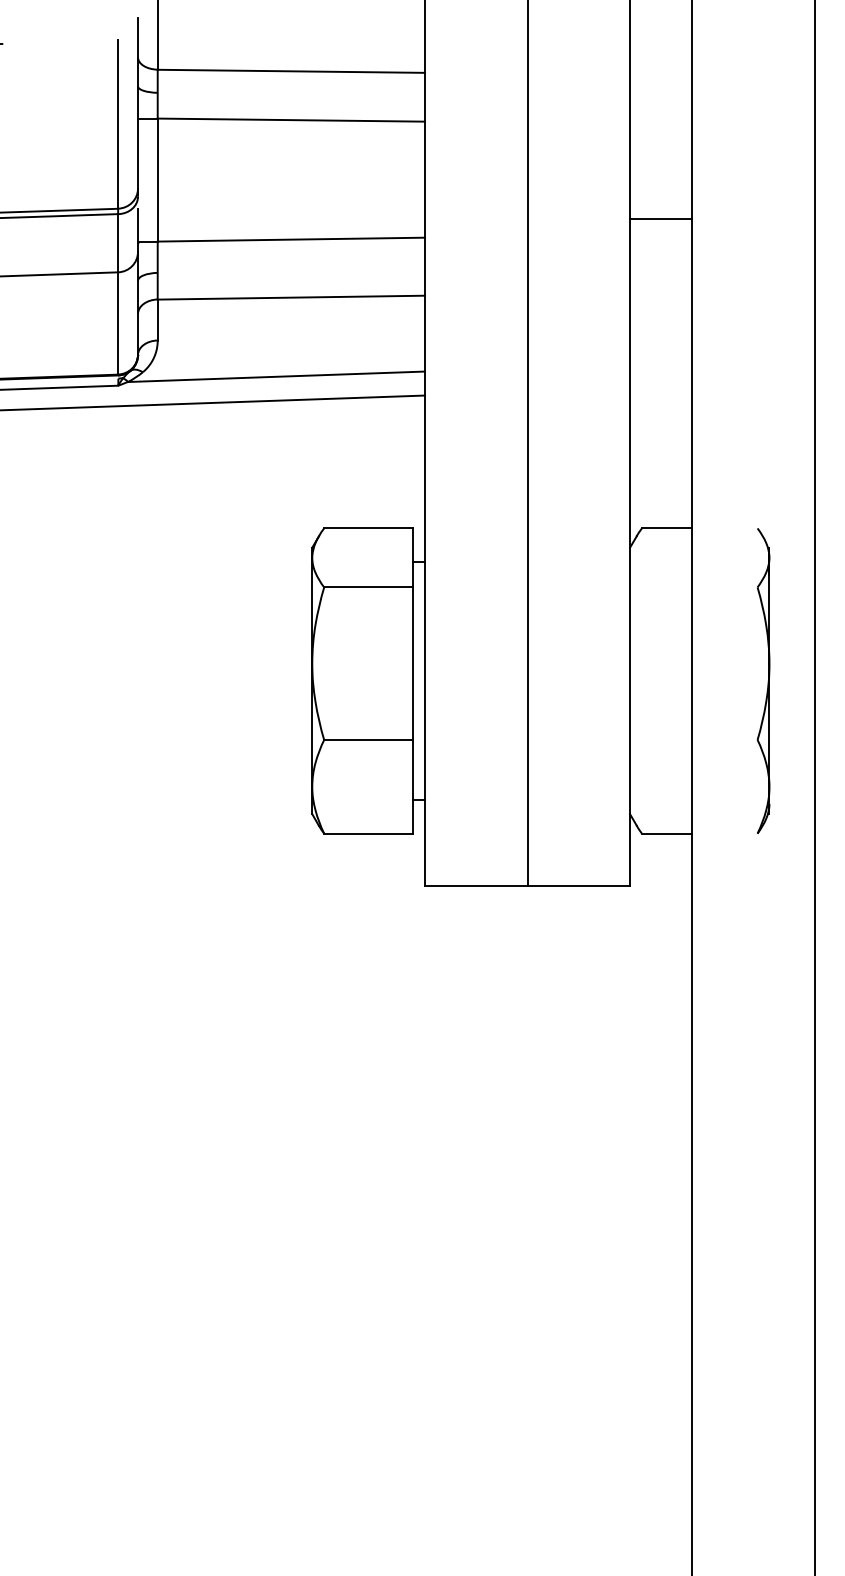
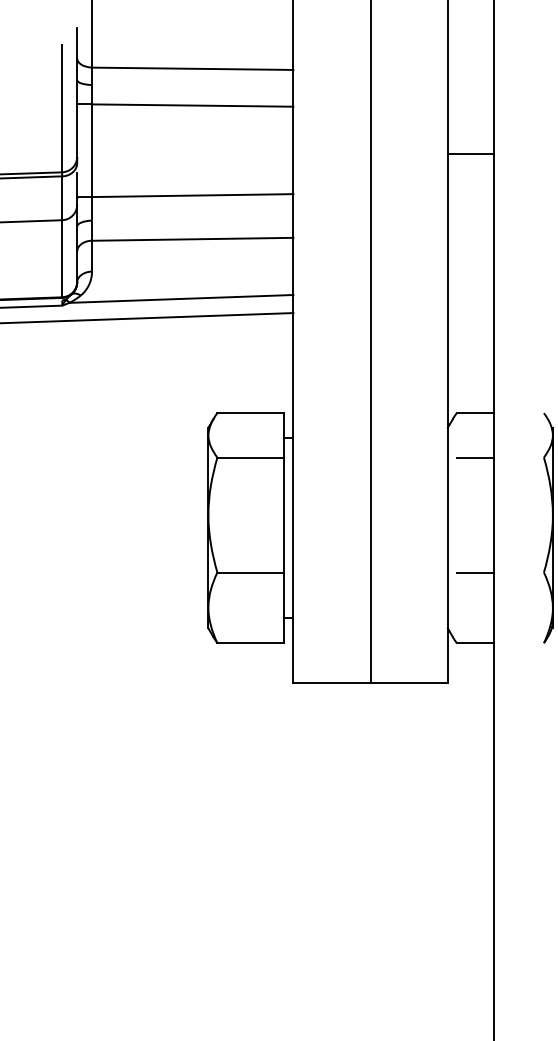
line: (660, 218) -> (470, 154), moved
line: (666, 587) -> (475, 457), added
line: (666, 739) -> (475, 572), added

